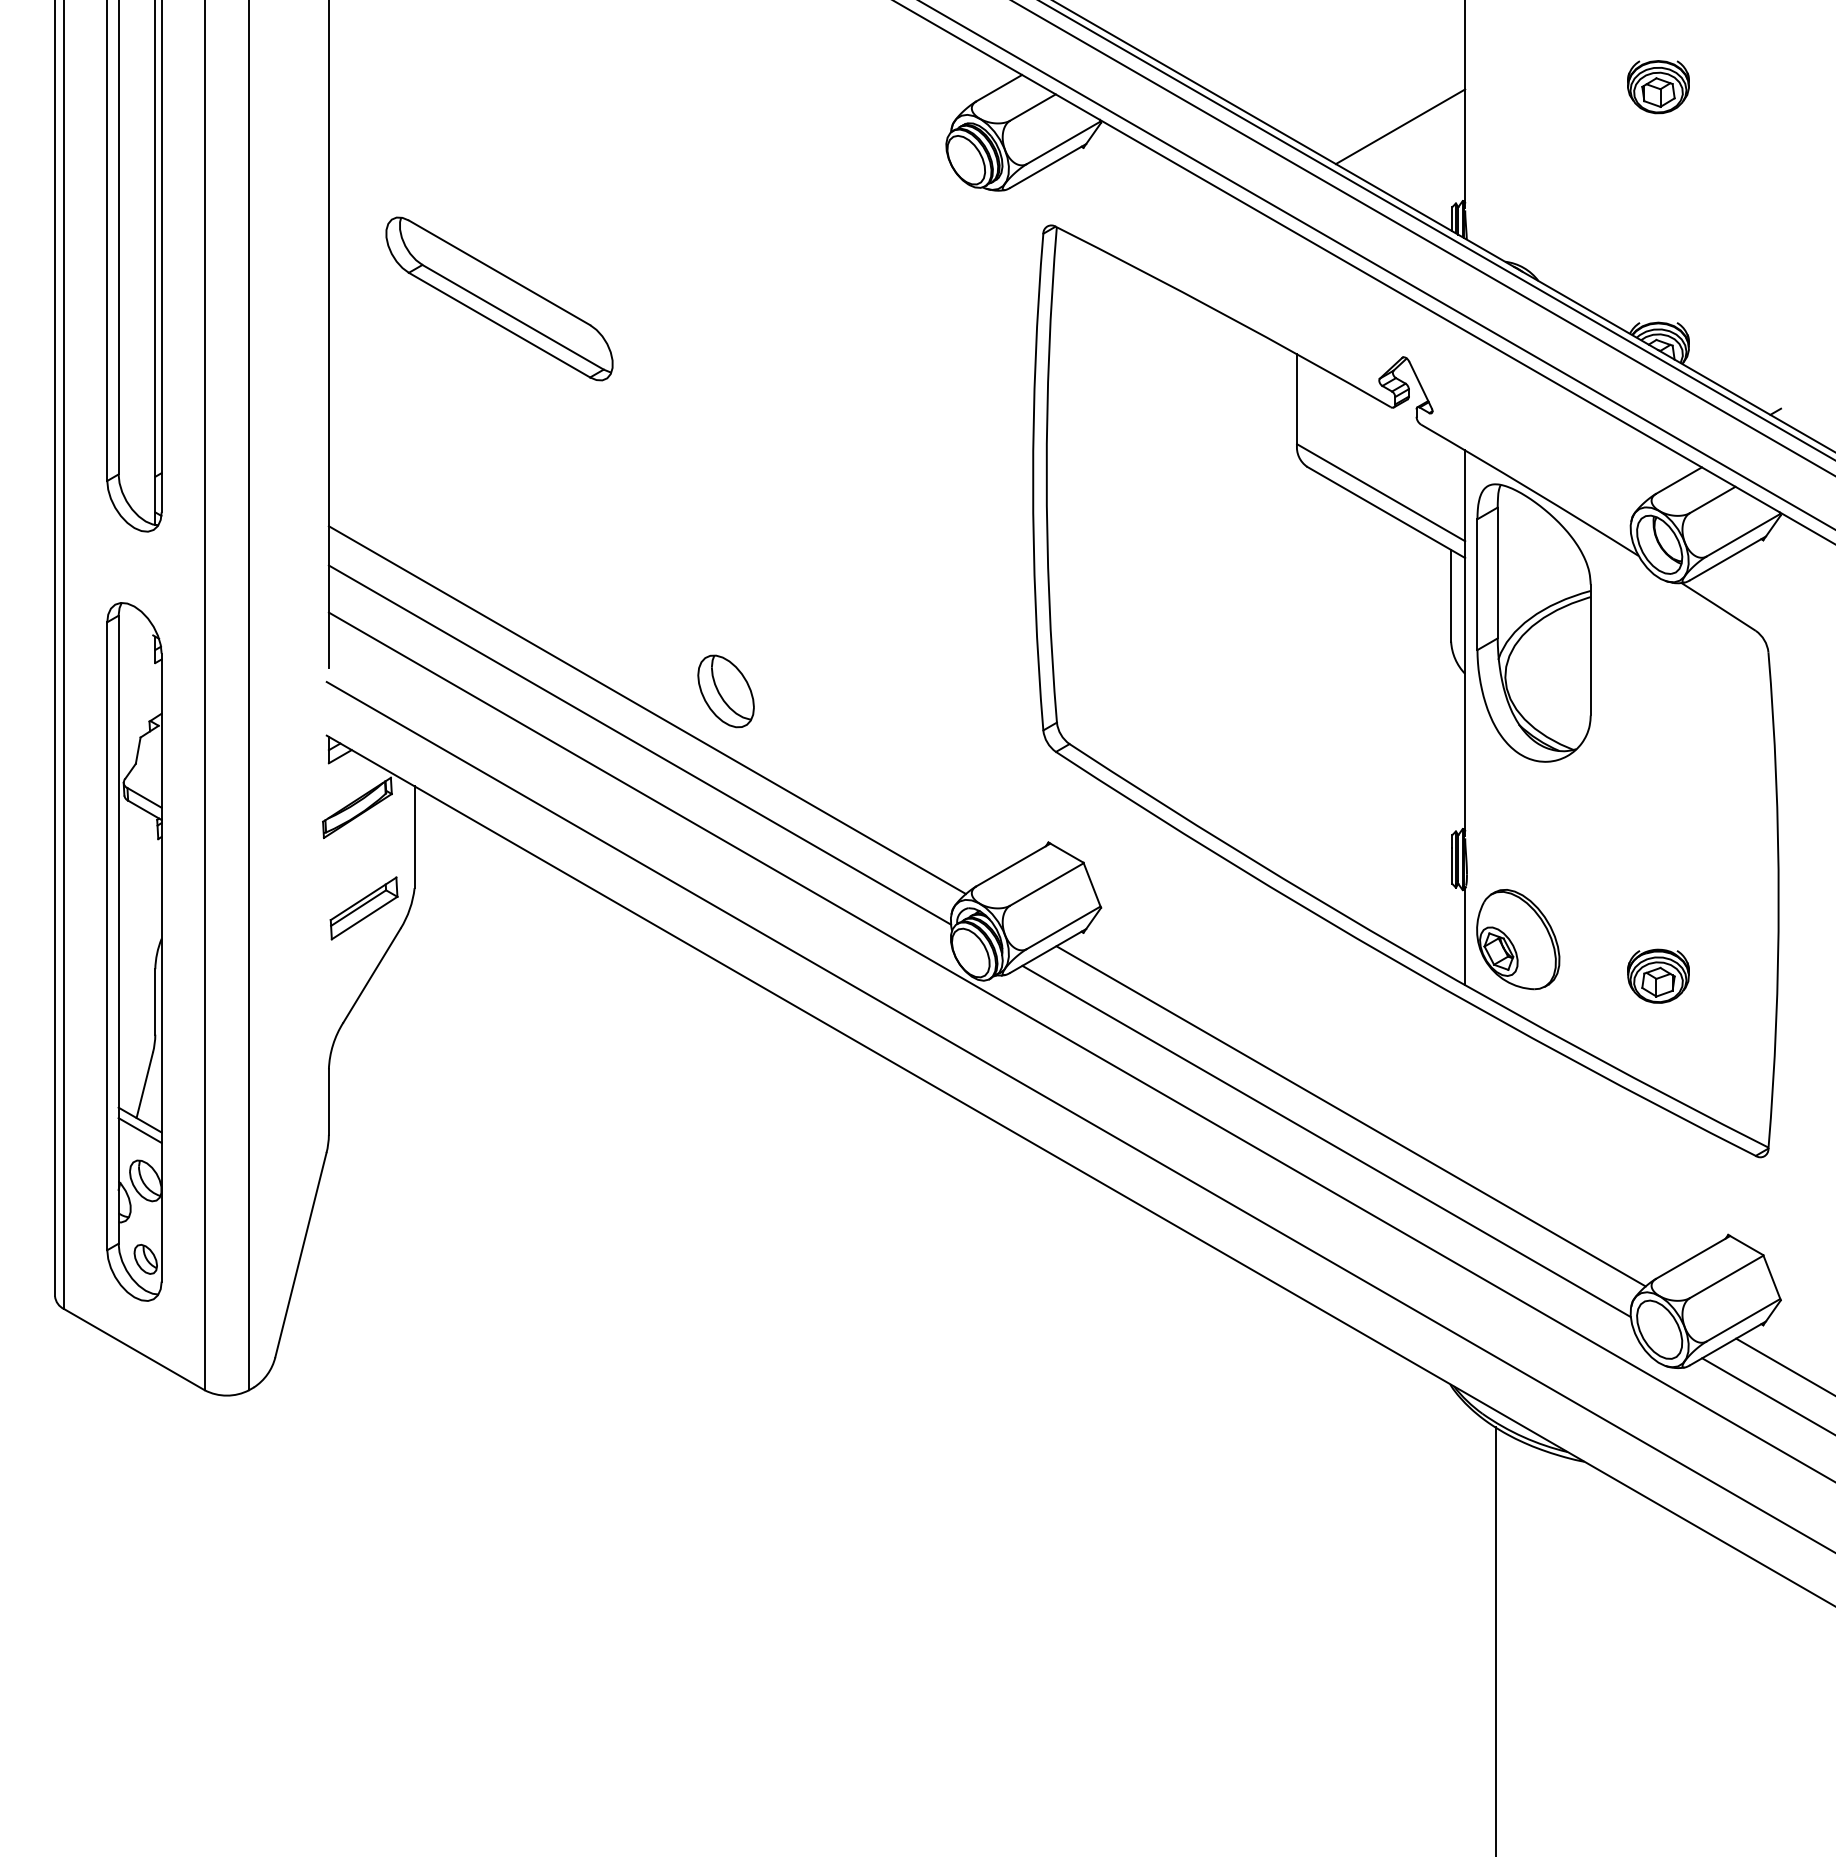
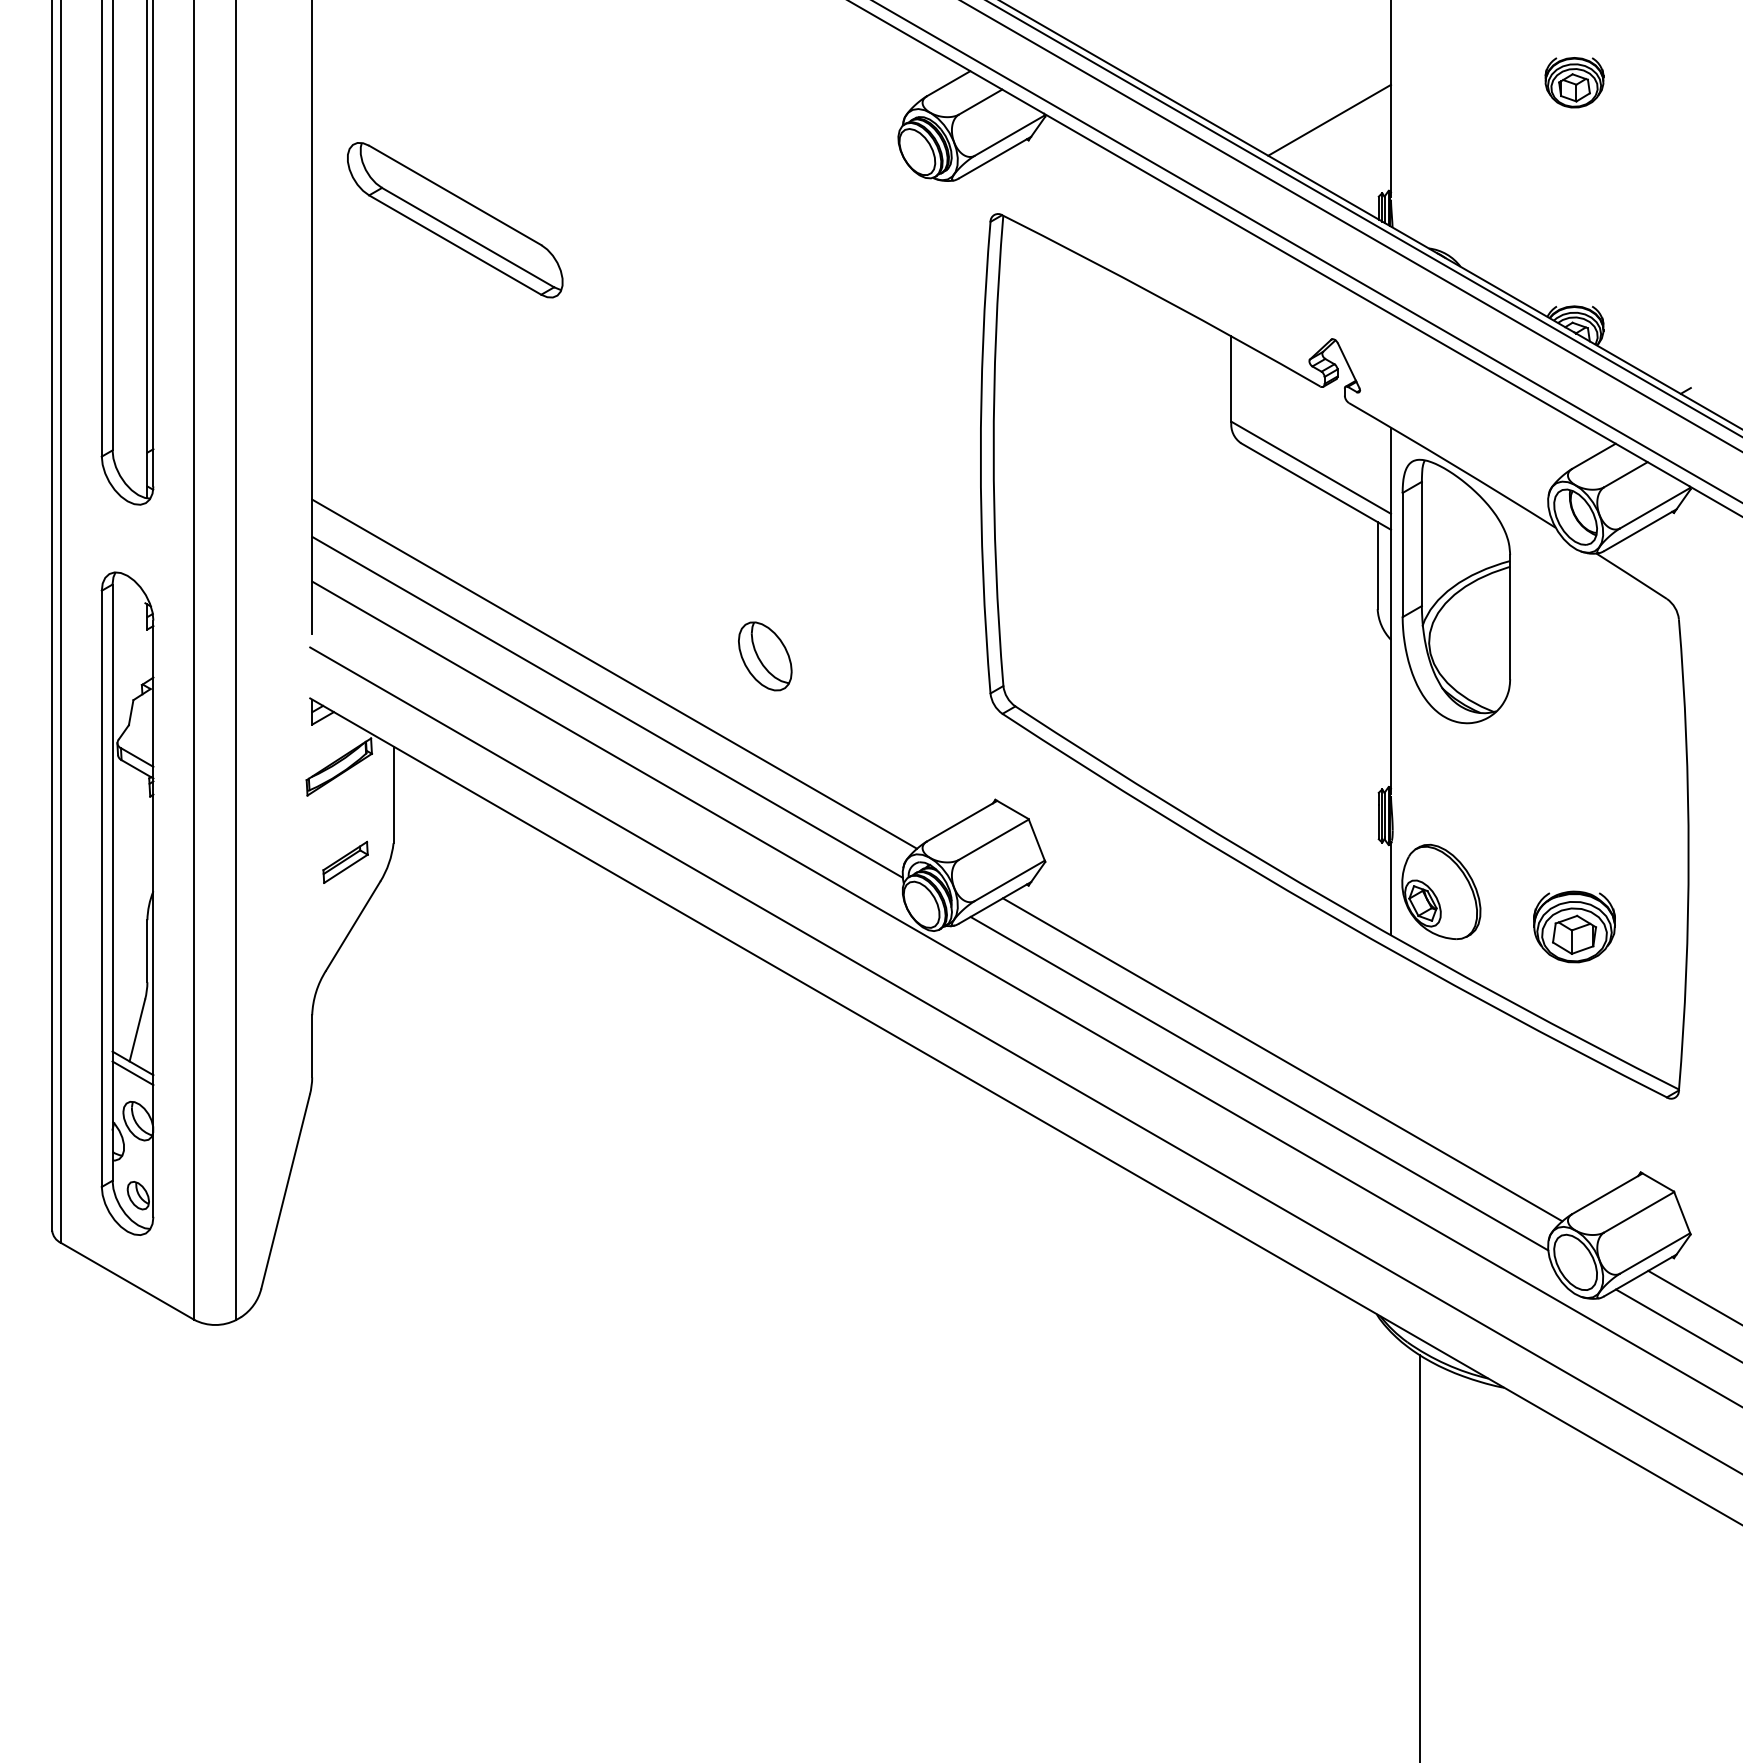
part: (499, 298) -> (455, 219), moved
part: (725, 691) -> (764, 656), moved
part: (363, 908) -> (345, 862), size x0.7
part: (1658, 975) -> (1574, 926), size x1.4

